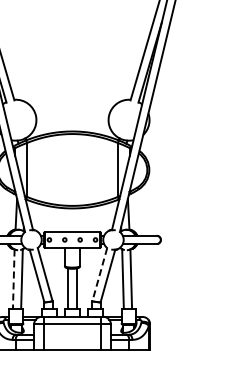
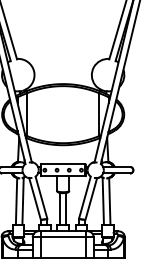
line: (99, 274) -> (84, 197), dashed -> solid
line: (13, 279) -> (16, 201), dashed -> solid

